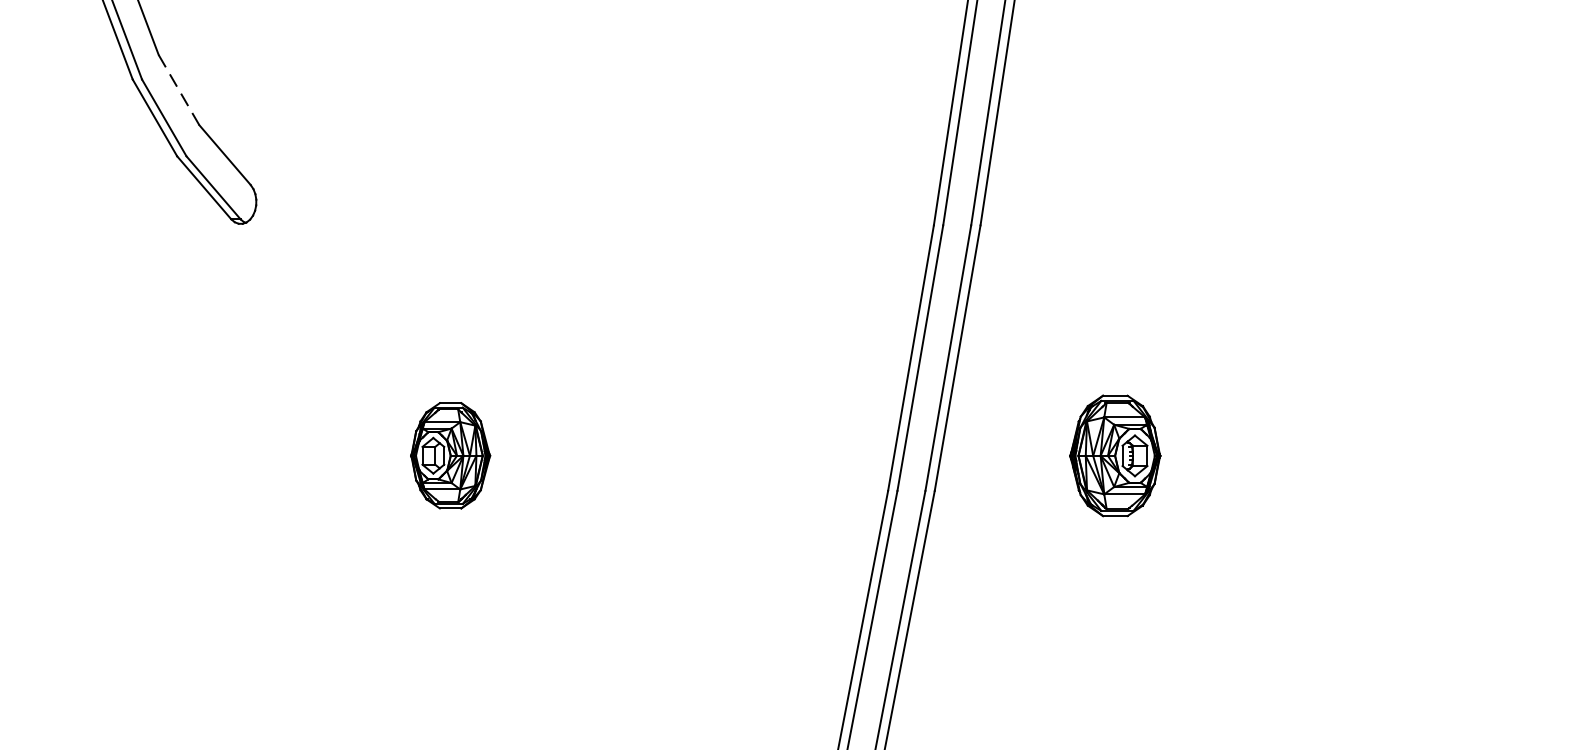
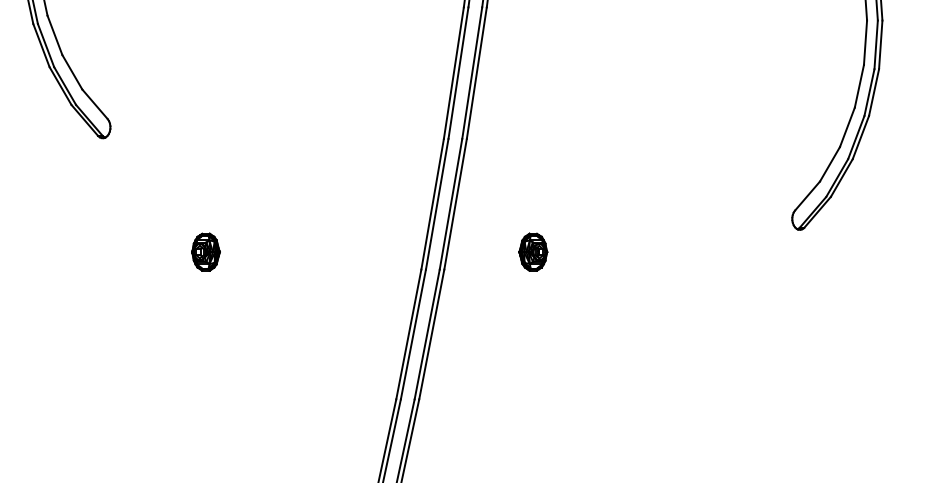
line: (179, 90) -> (72, 72), dashed -> solid
part: (449, 454) -> (205, 251), size x0.71
part: (1115, 454) -> (533, 251), size x0.62

